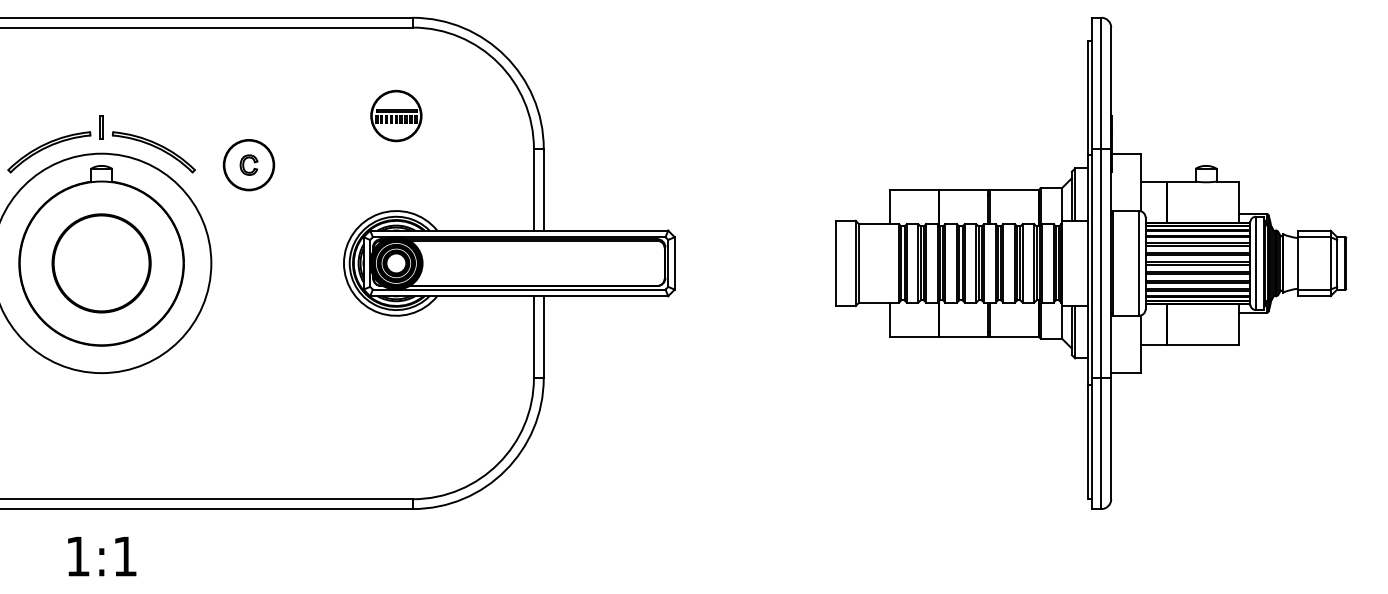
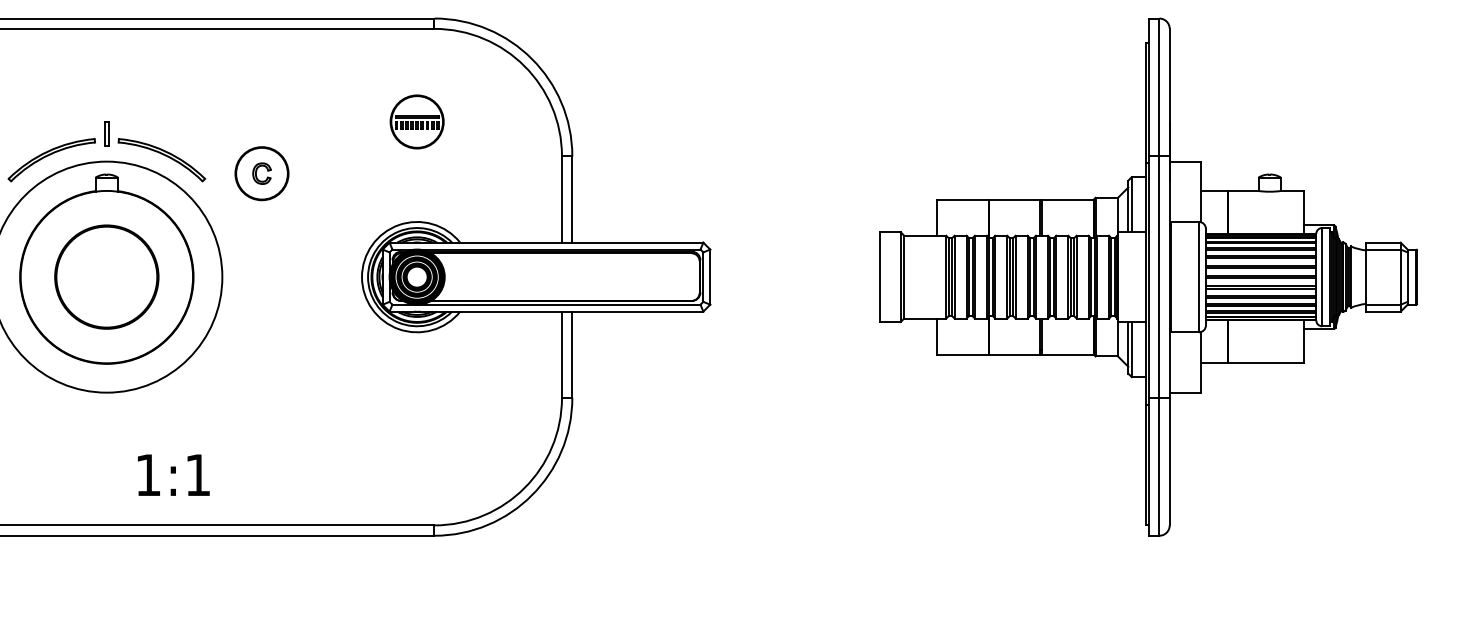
text: (102, 556) -> (174, 475), moved

